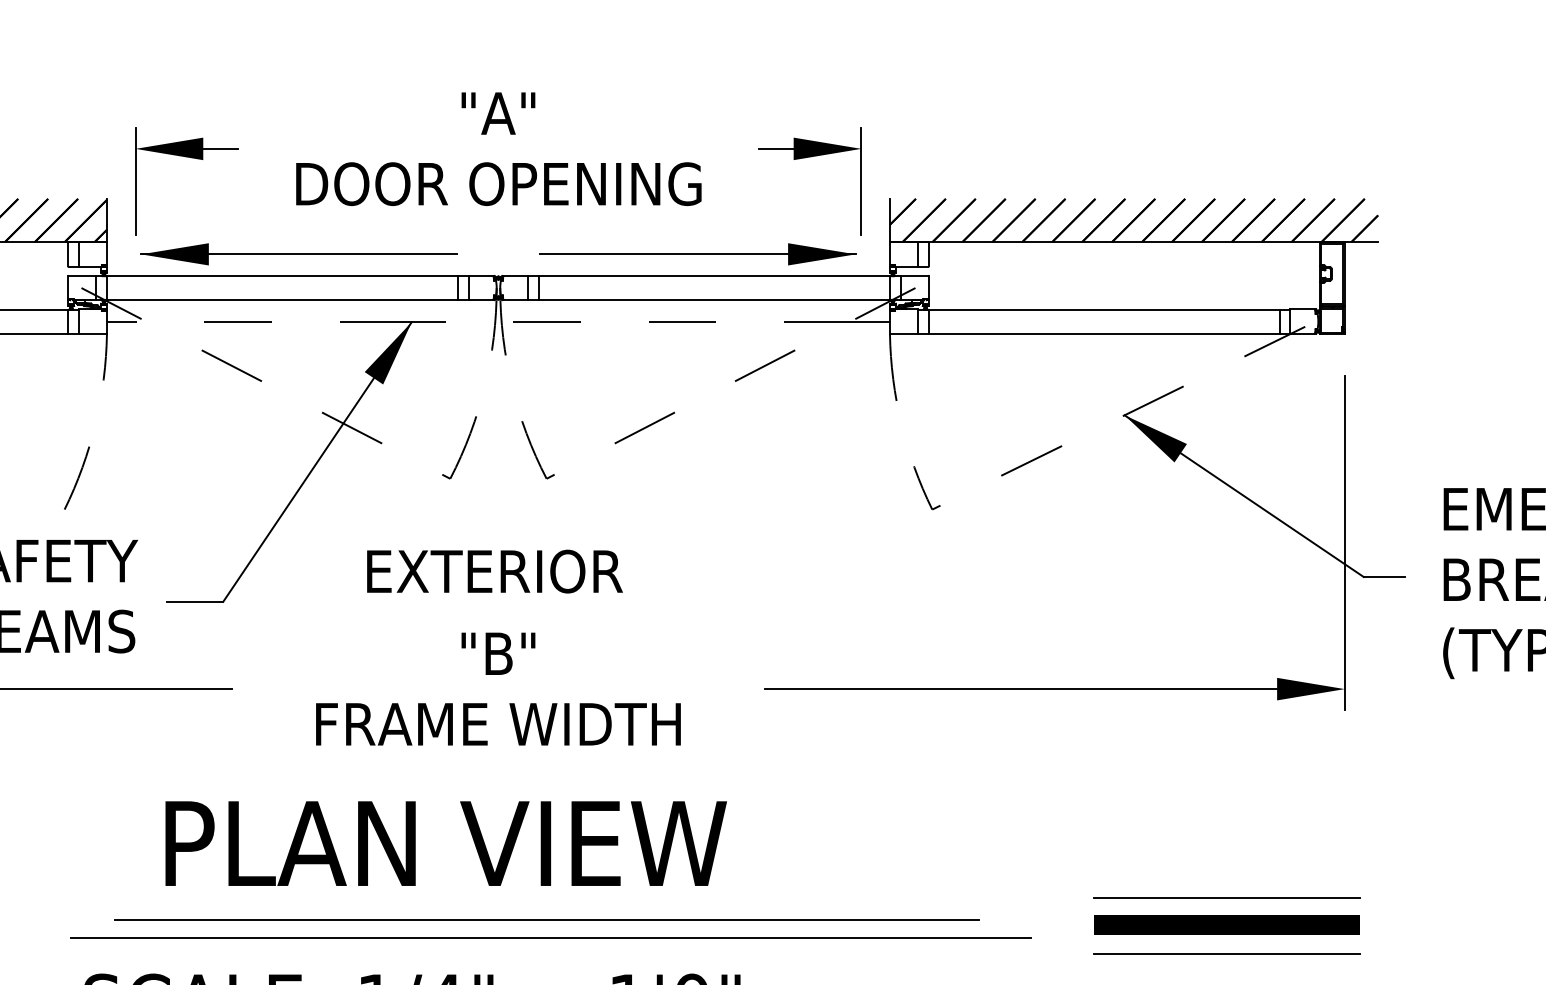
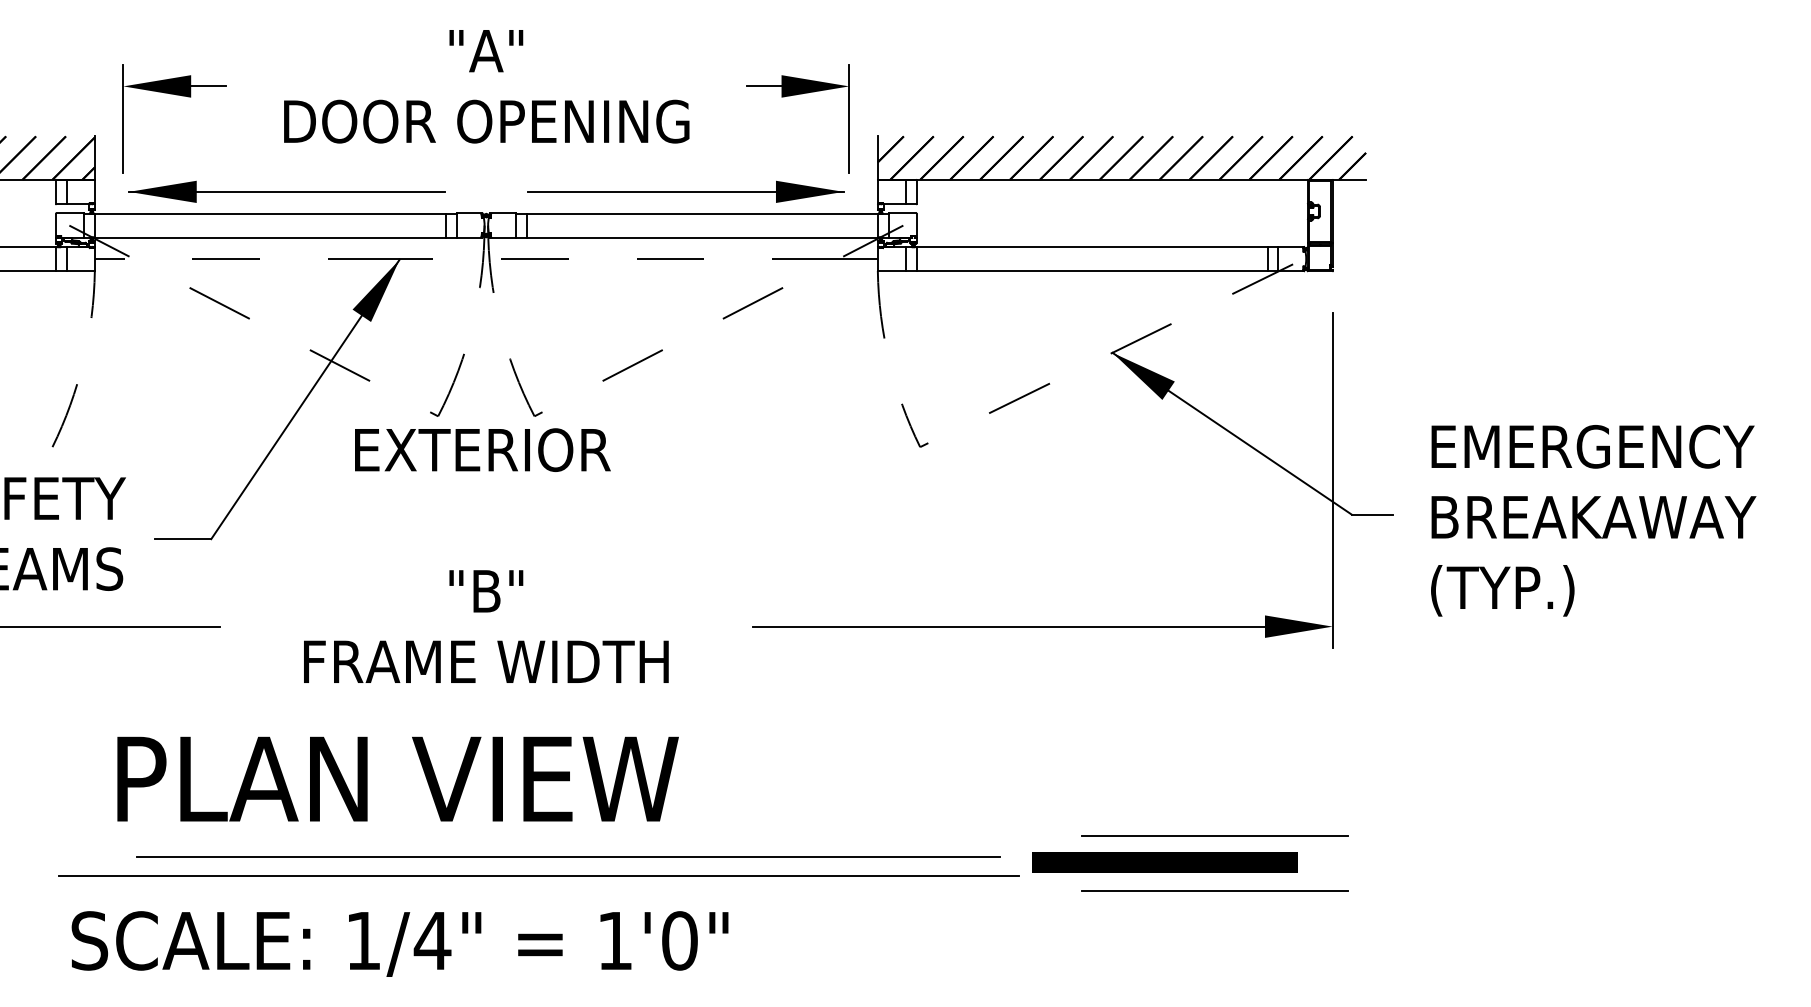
text: (494, 570) -> (482, 449), moved
text: (445, 842) -> (397, 778), moved
line: (545, 918) -> (567, 856), moved
line: (1226, 924) -> (1164, 862), moved

